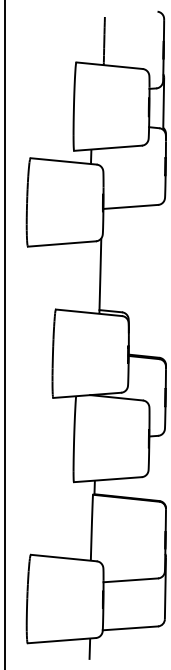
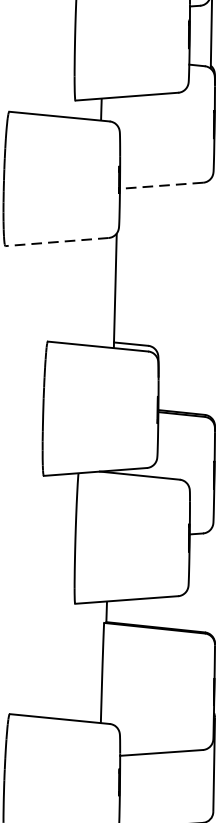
line: (130, 206) -> (161, 185), solid -> dashed
line: (61, 244) -> (56, 242), solid -> dashed

